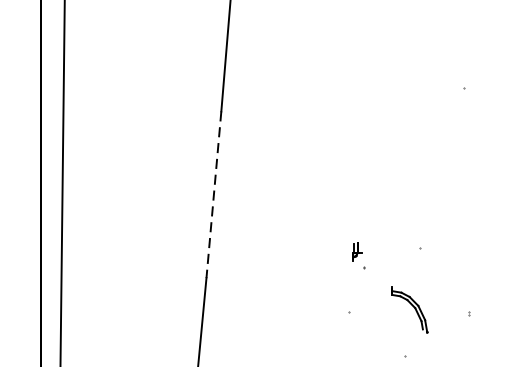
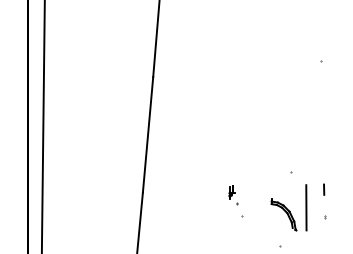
line: (214, 194) -> (148, 134), dashed -> solid
part: (359, 256) -> (233, 195), moved
line: (468, 273) -> (324, 189), added
line: (442, 299) -> (306, 207), added

